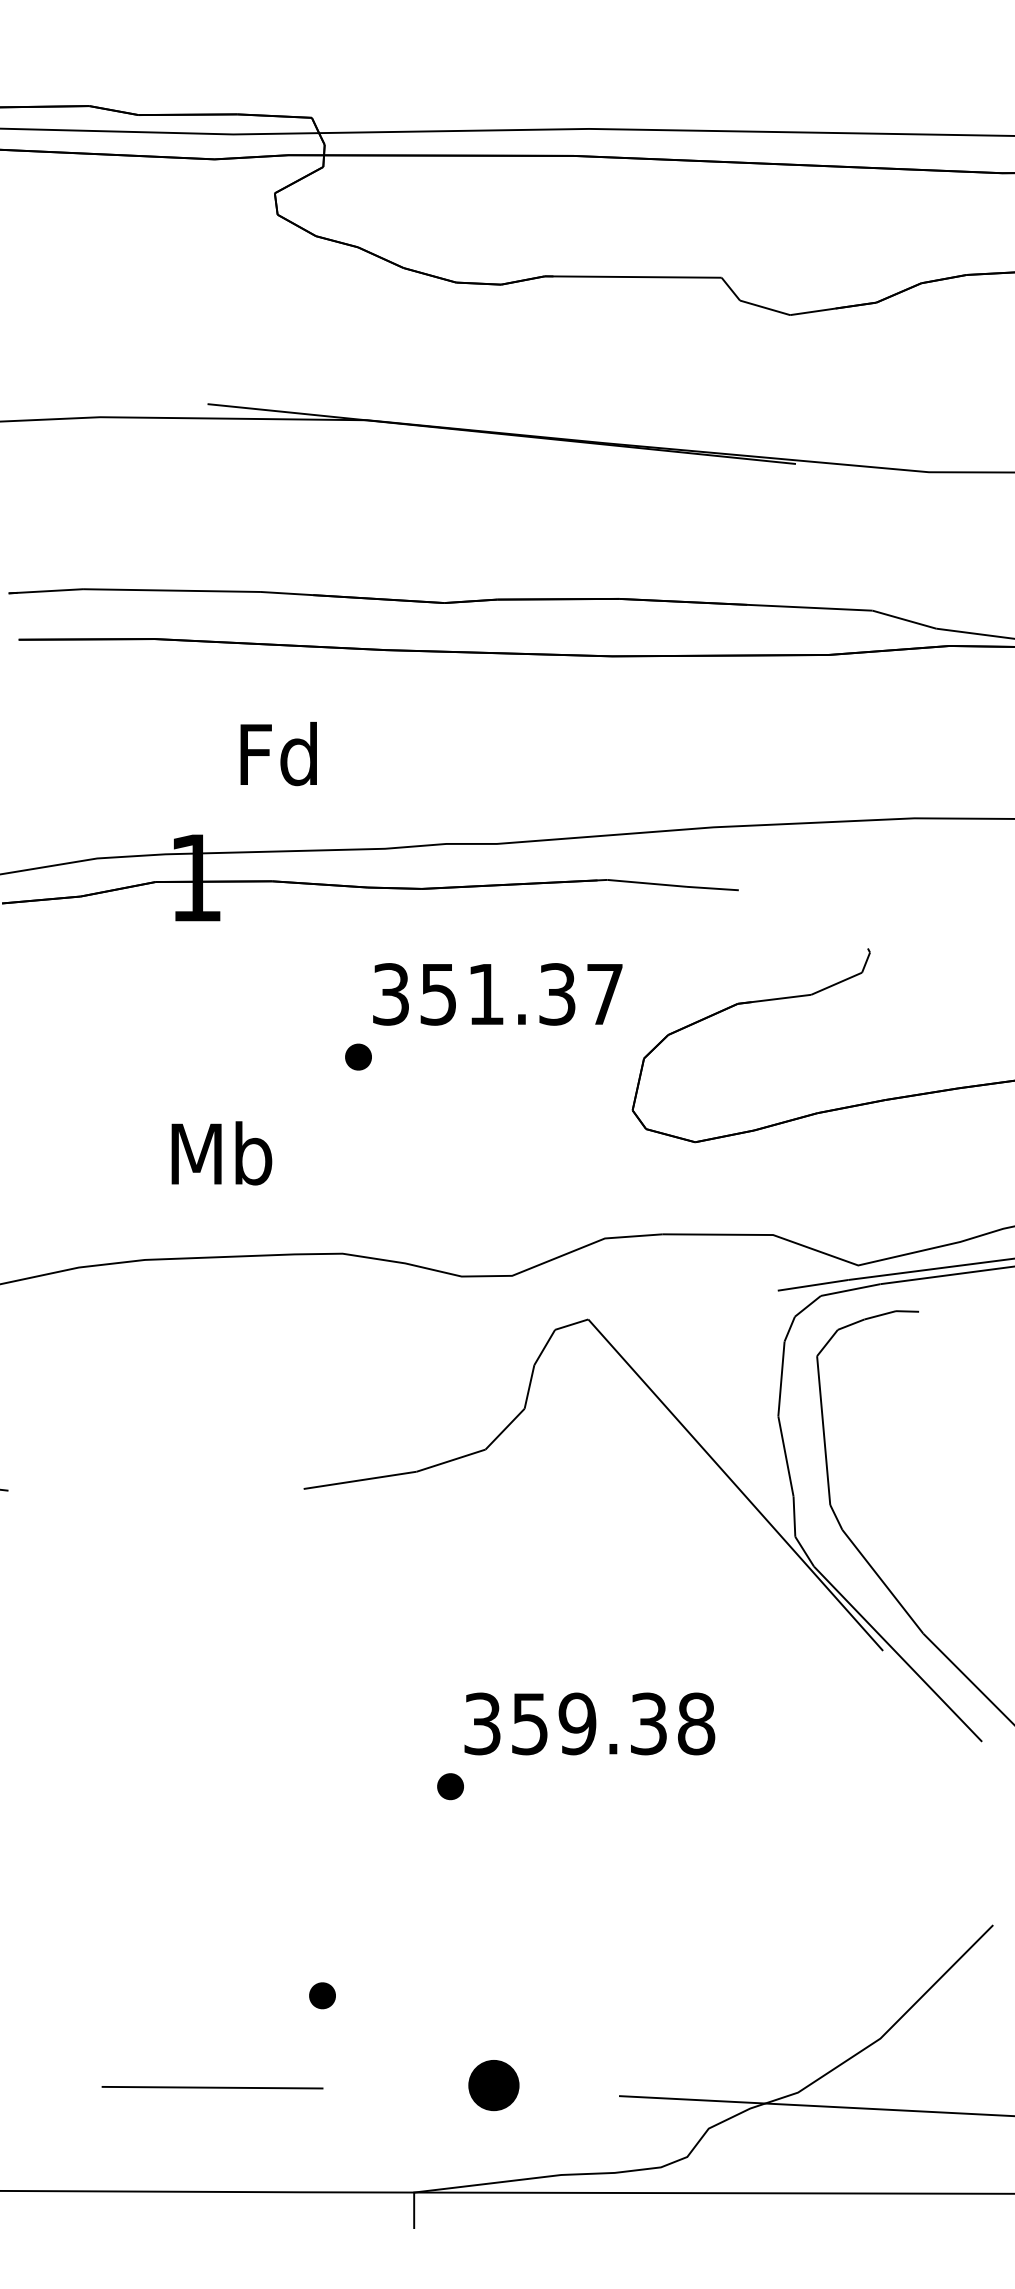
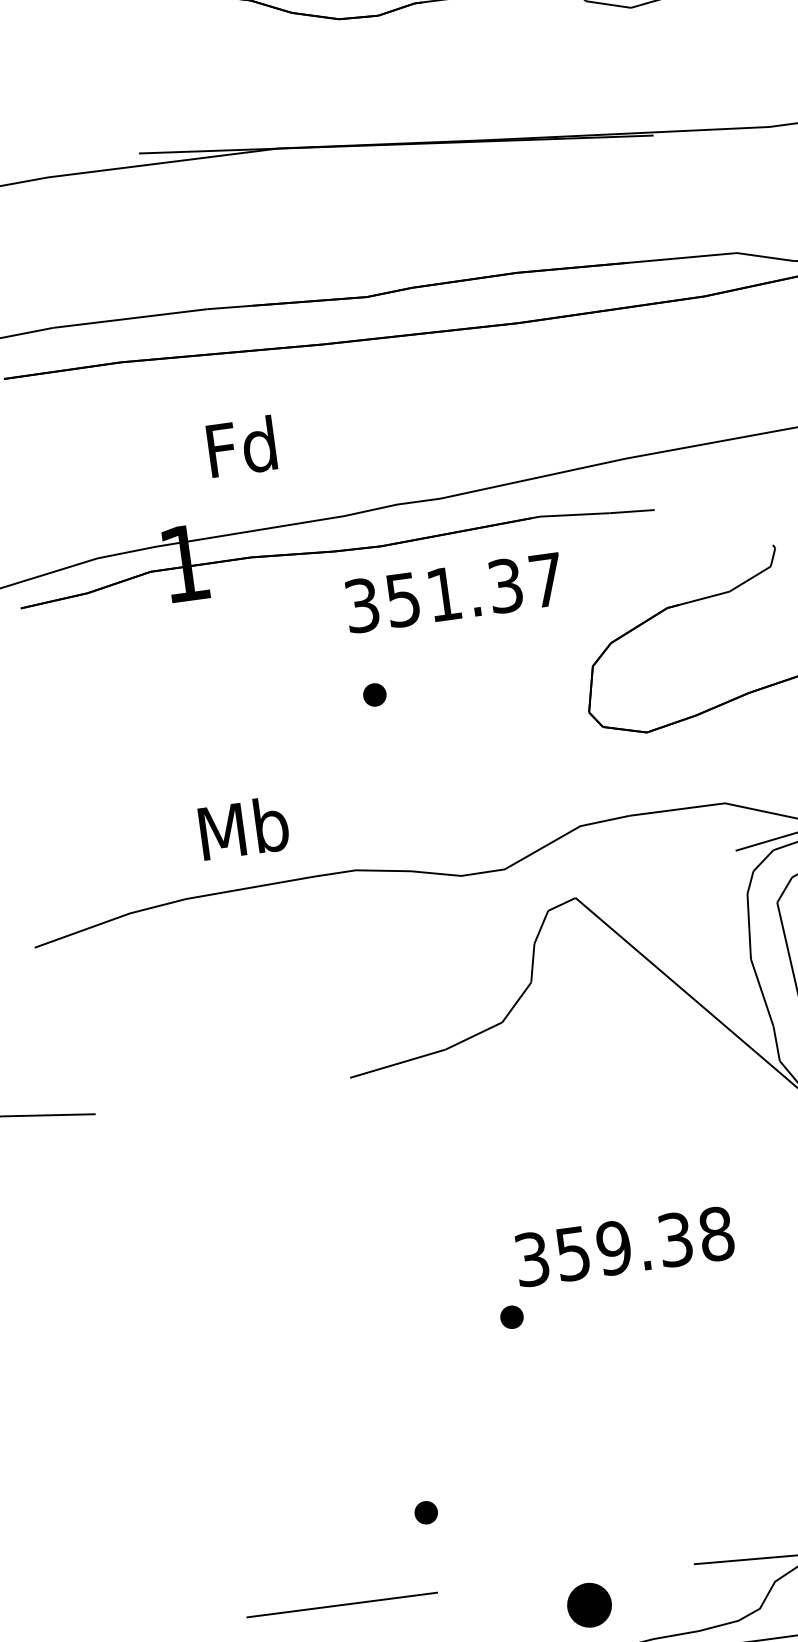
text: (497, 994) -> (454, 593), moved
part: (358, 1056) -> (374, 694), moved
text: (221, 1153) -> (243, 828), moved
part: (493, 2085) -> (589, 1605), moved

